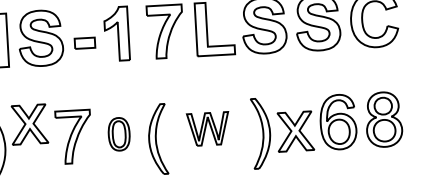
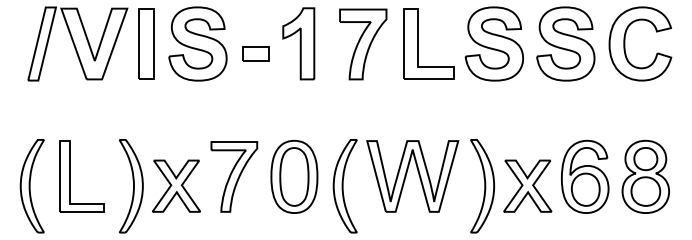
part: (29, 124) -> (176, 185), moved
part: (208, 129) -> (412, 176), size x1.67
part: (119, 134) -> (294, 176), size x1.67

